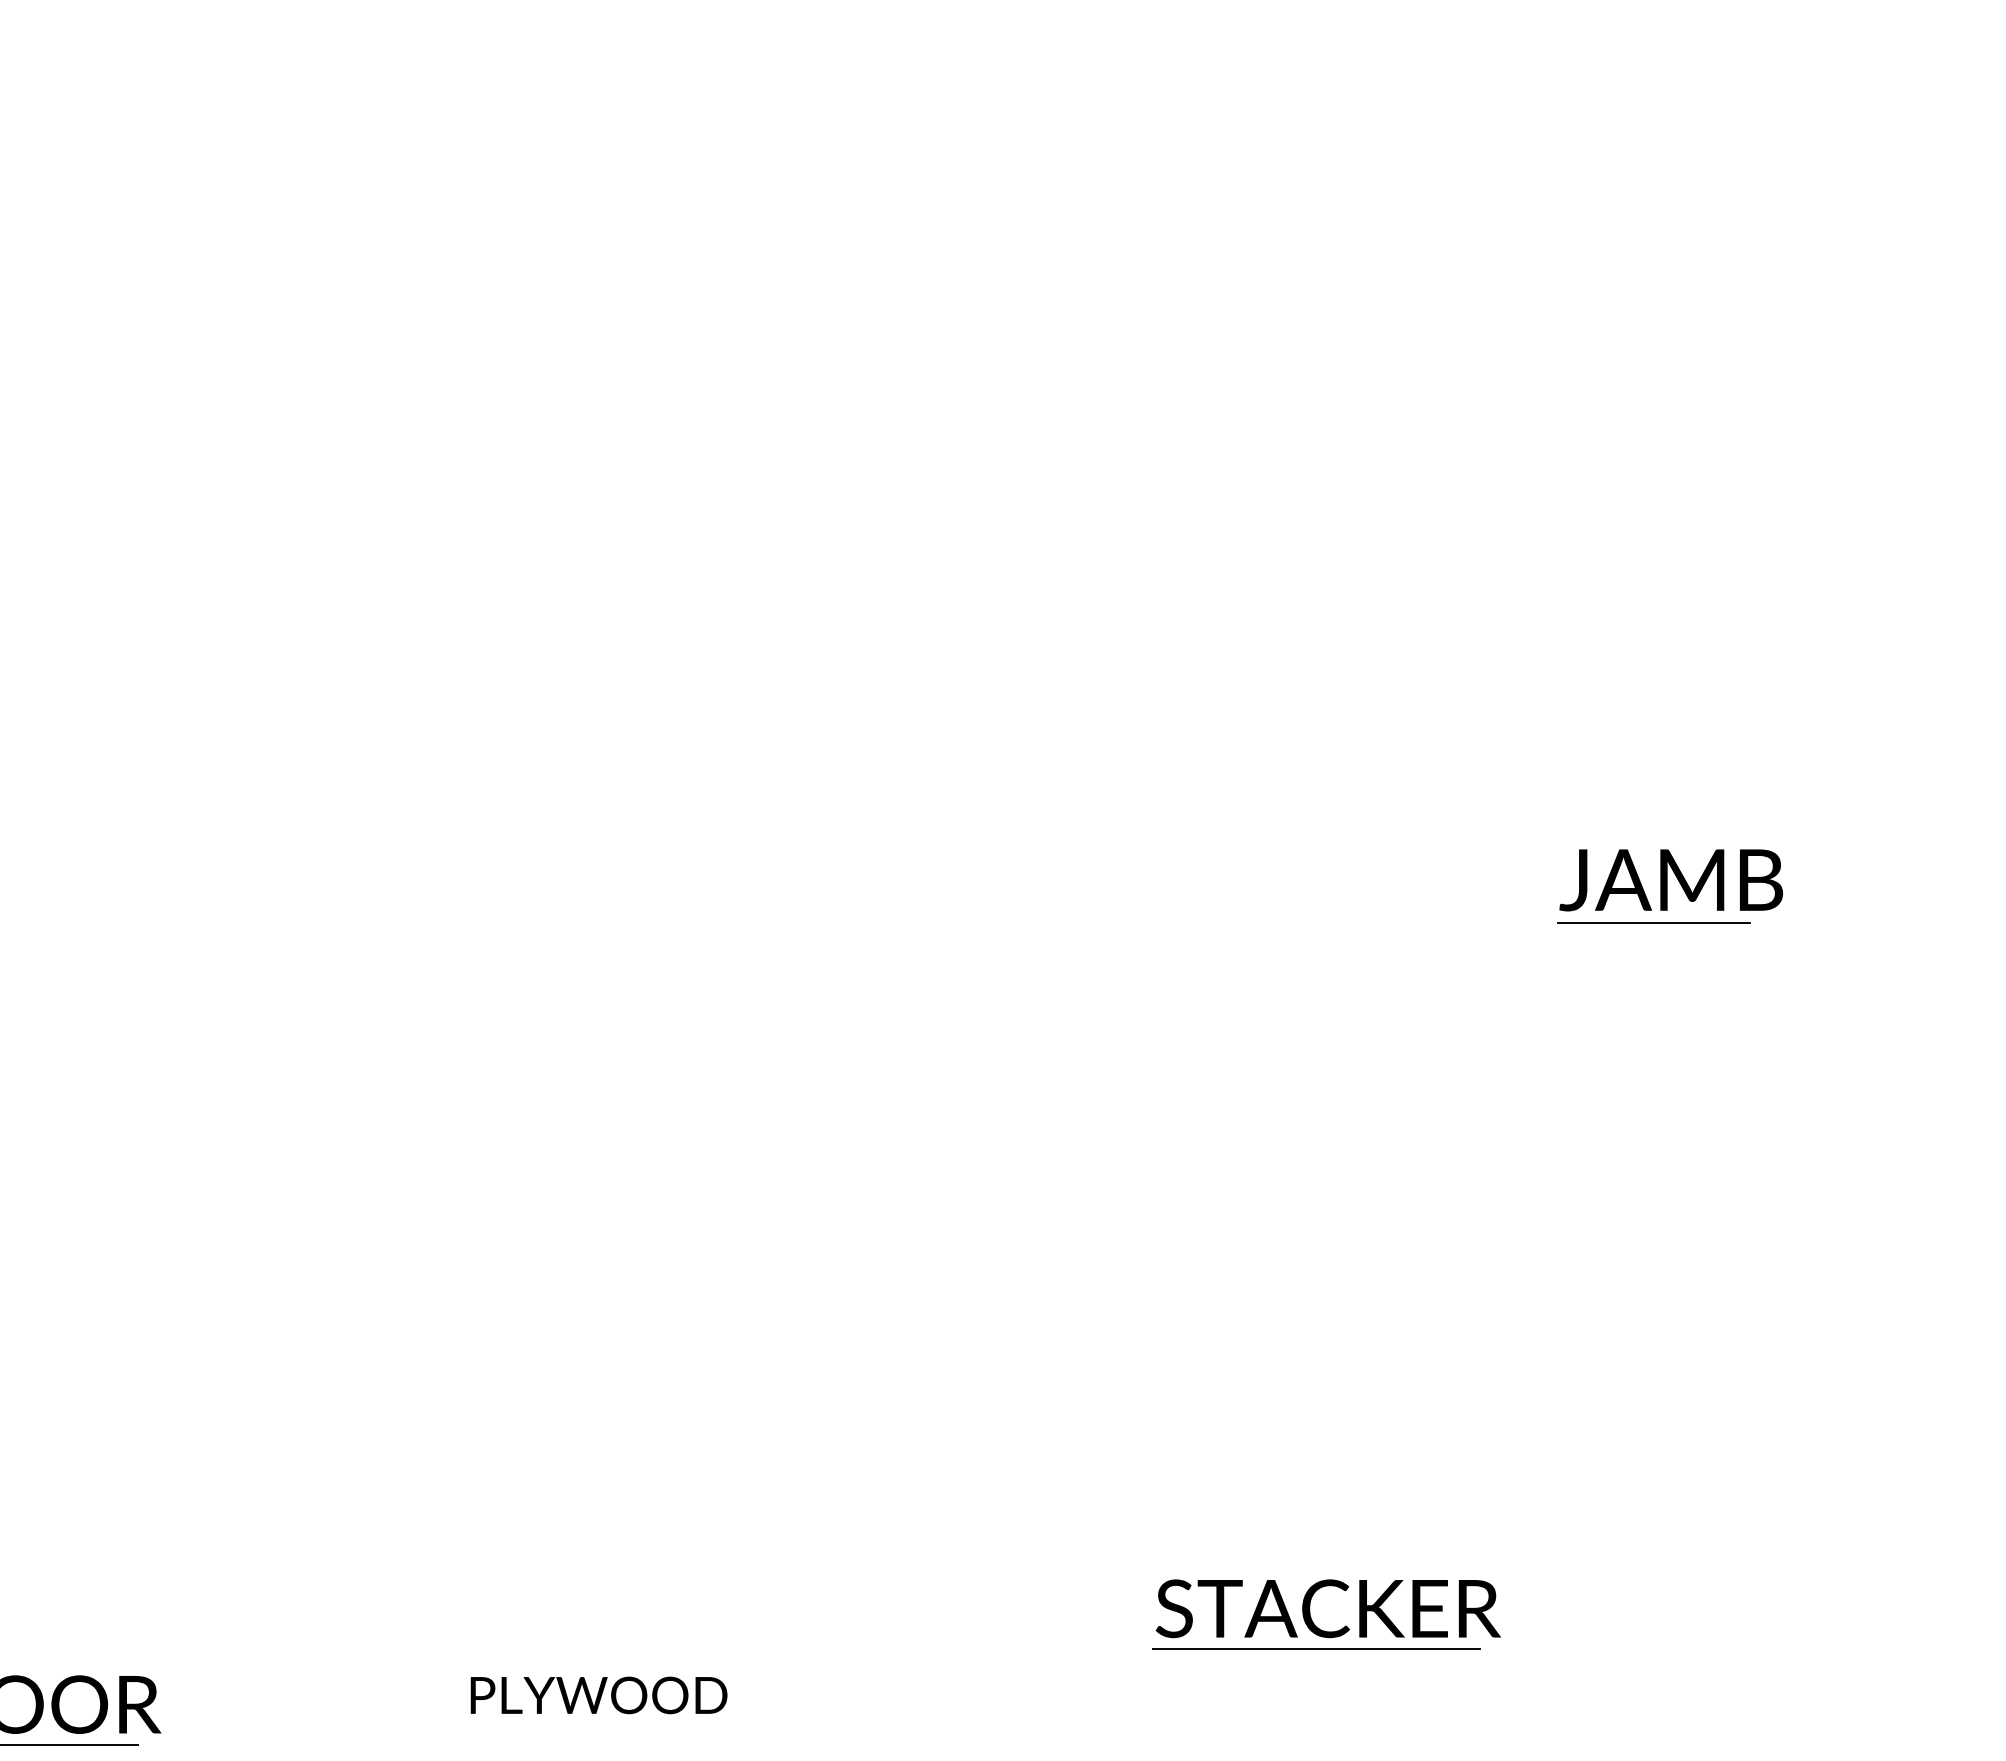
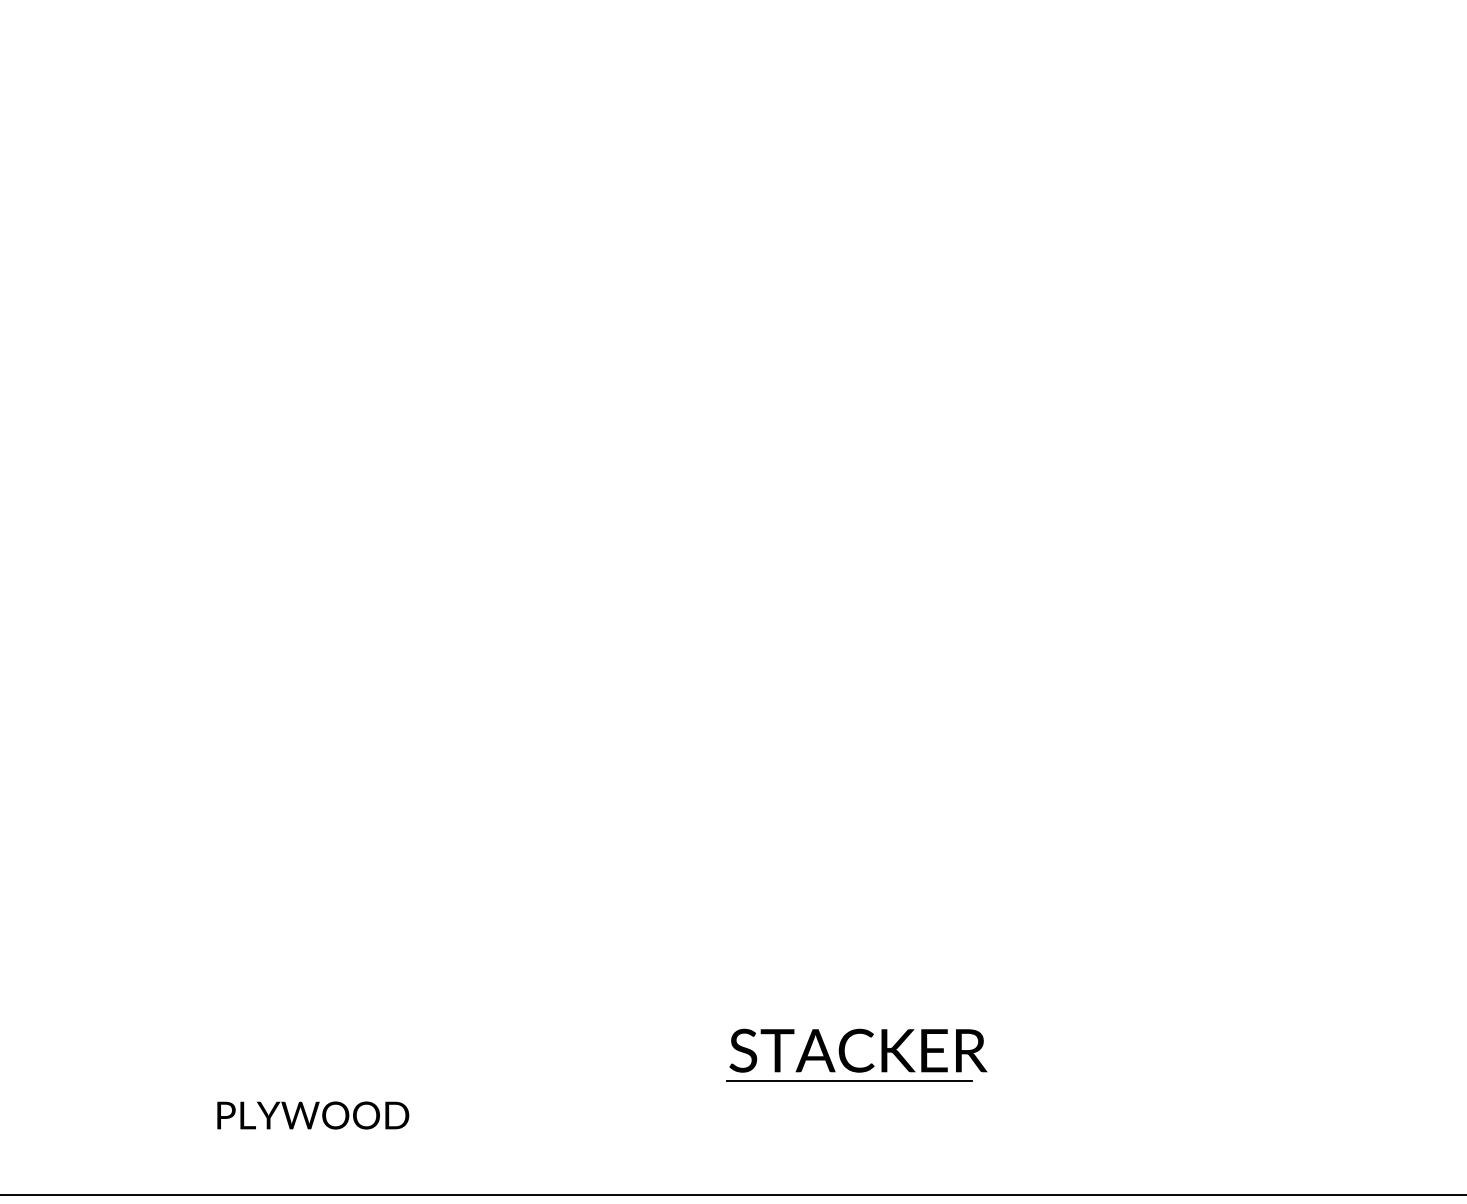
part: (1670, 886) -> (1114, 510), removed

